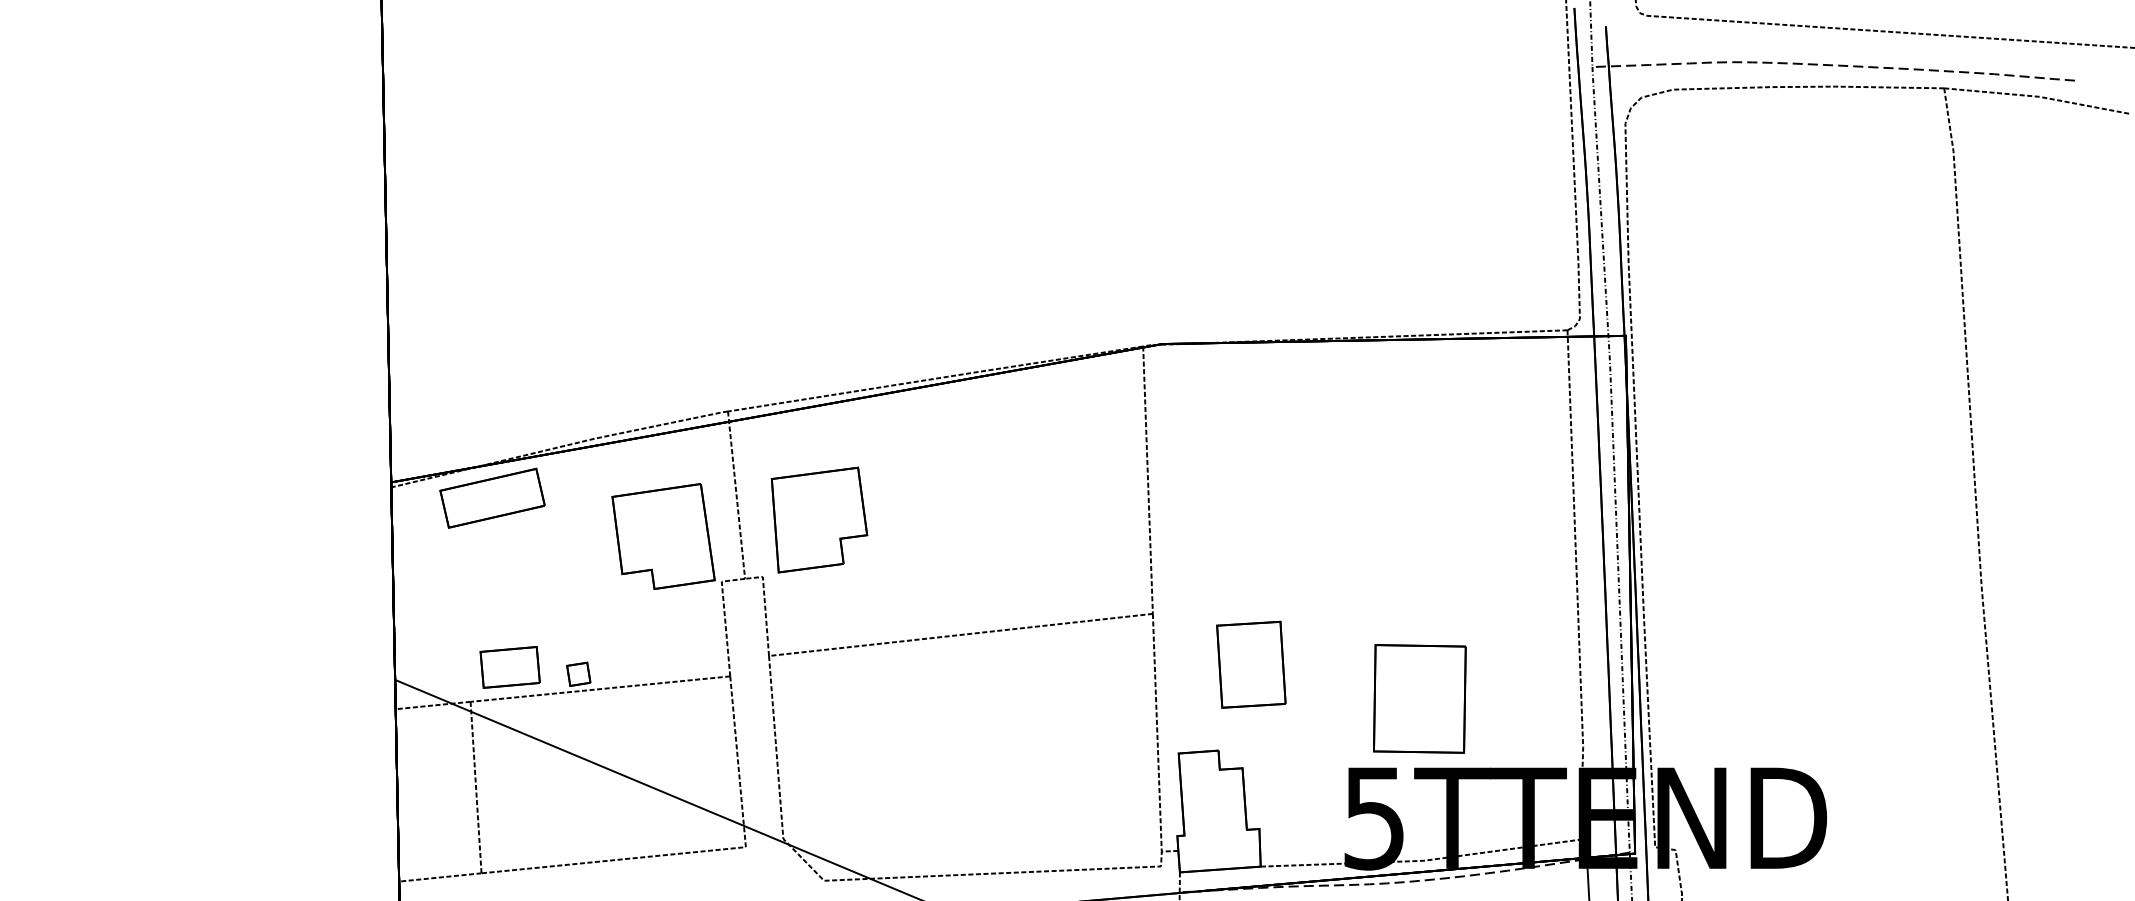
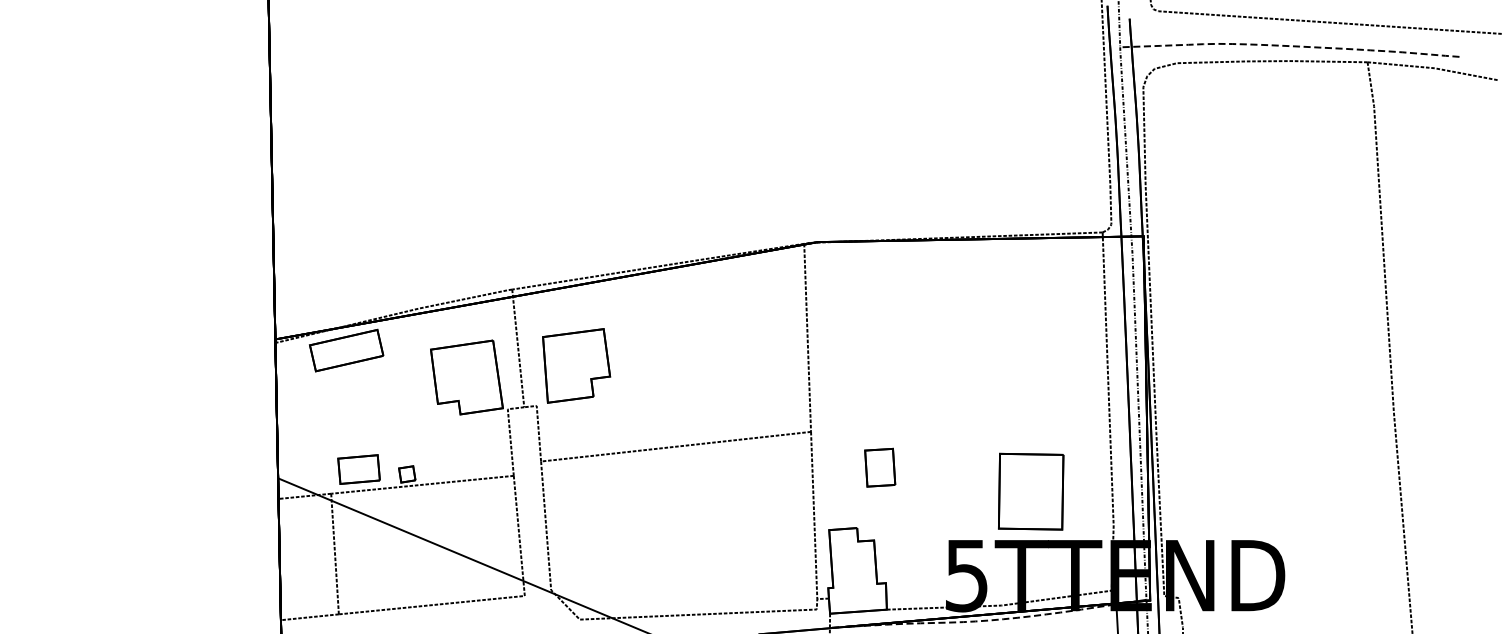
part: (1250, 664) -> (879, 467), size x0.62
part: (1419, 698) -> (1030, 491), moved

